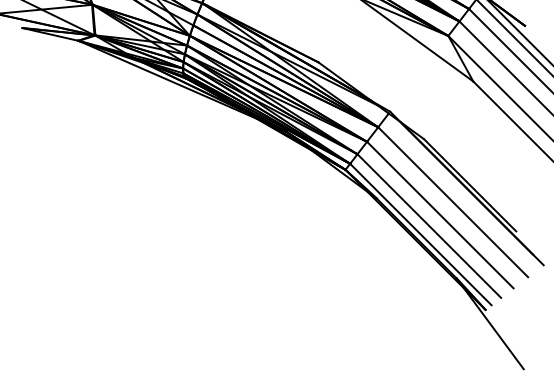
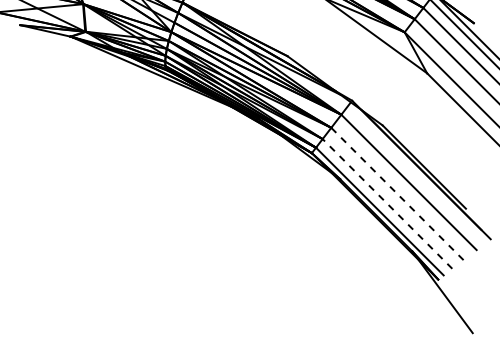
line: (440, 214) -> (397, 193), solid -> dashed
line: (429, 225) -> (387, 203), solid -> dashed

